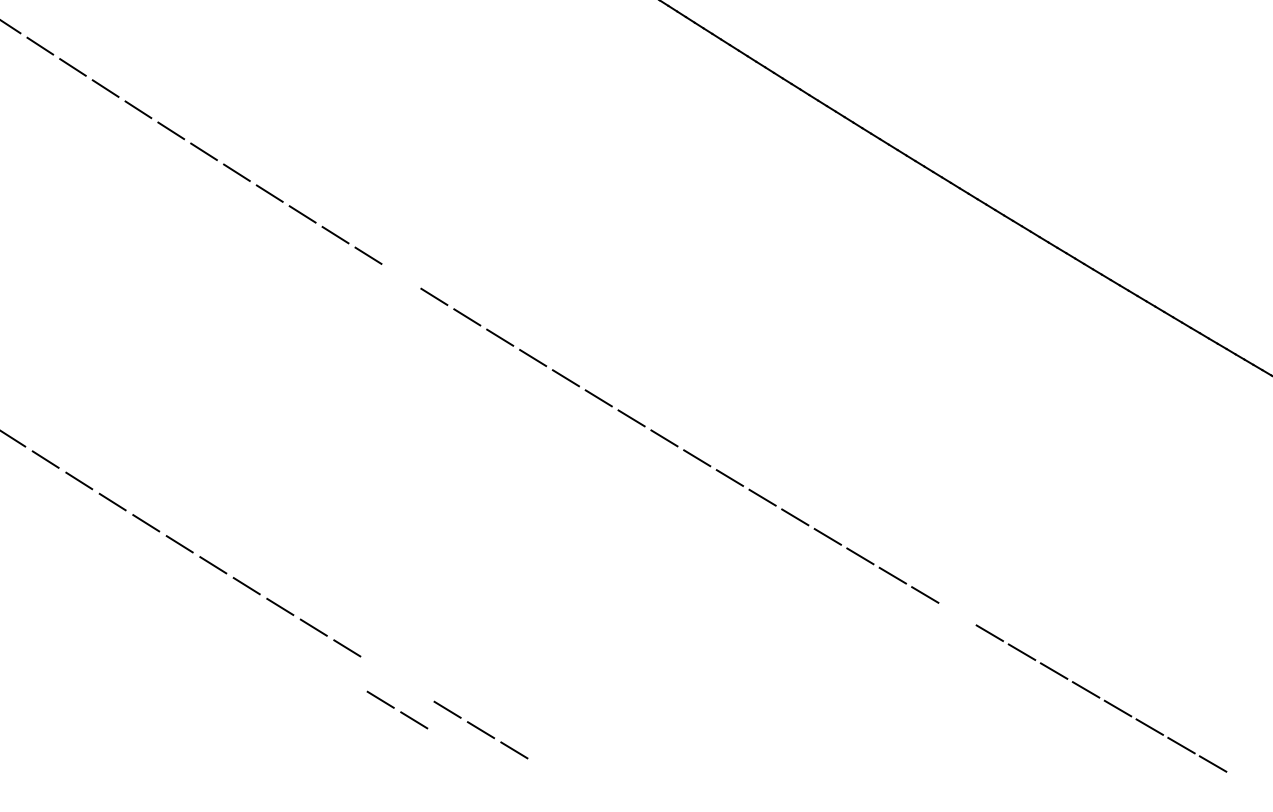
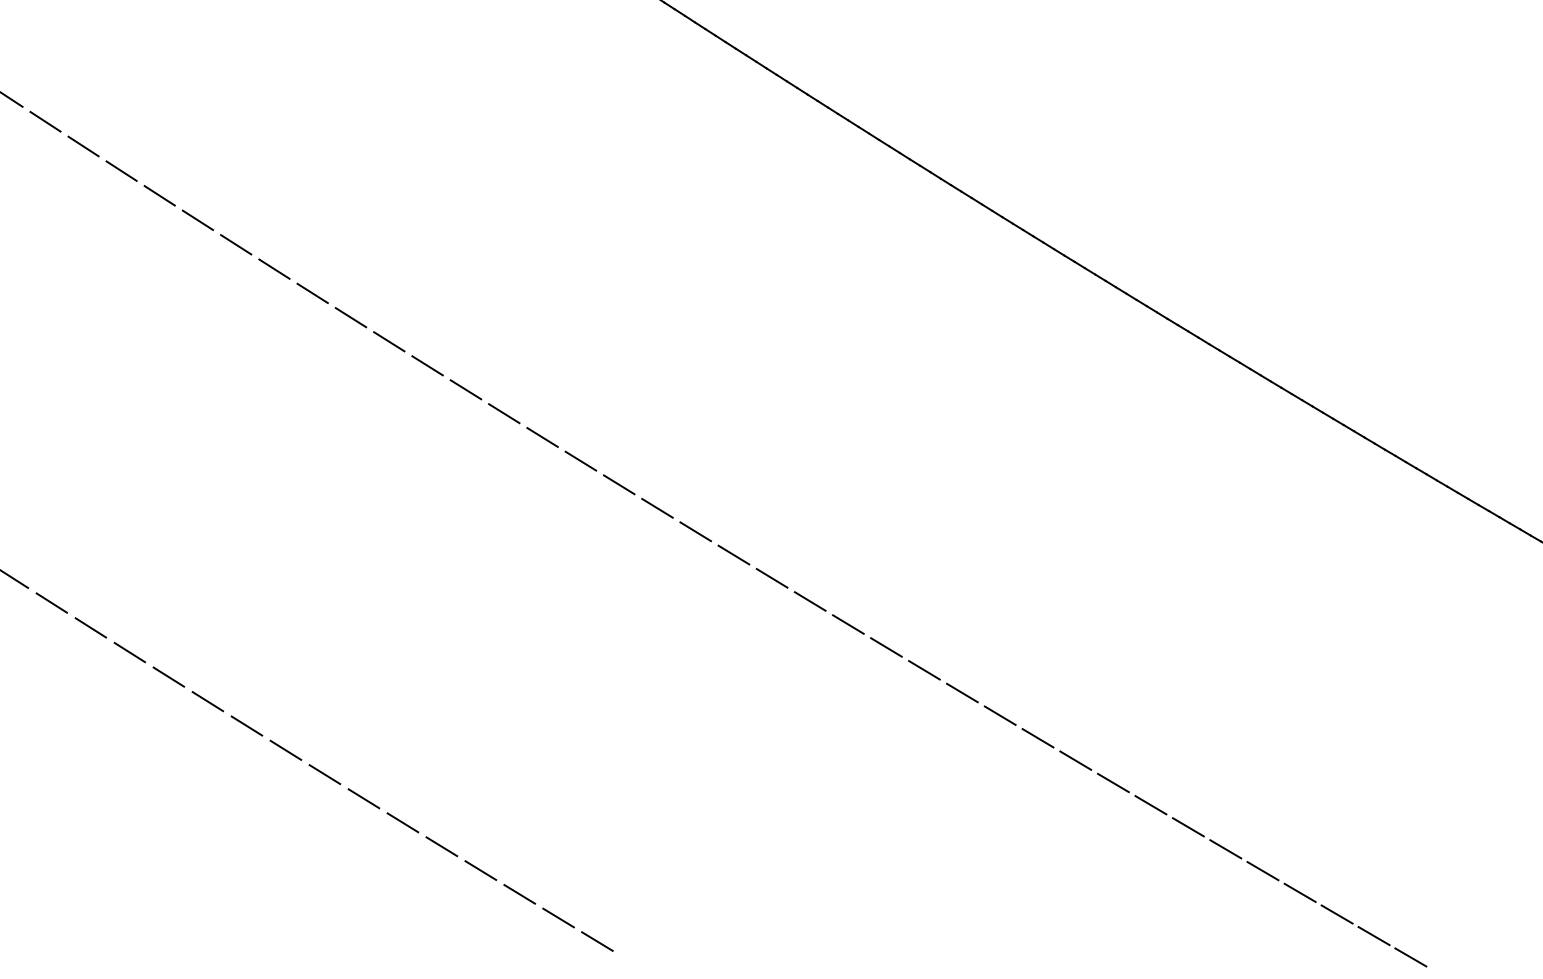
line: (398, 274) -> (462, 387), added
line: (955, 612) -> (1110, 781), added
line: (400, 711) -> (464, 860), moved

